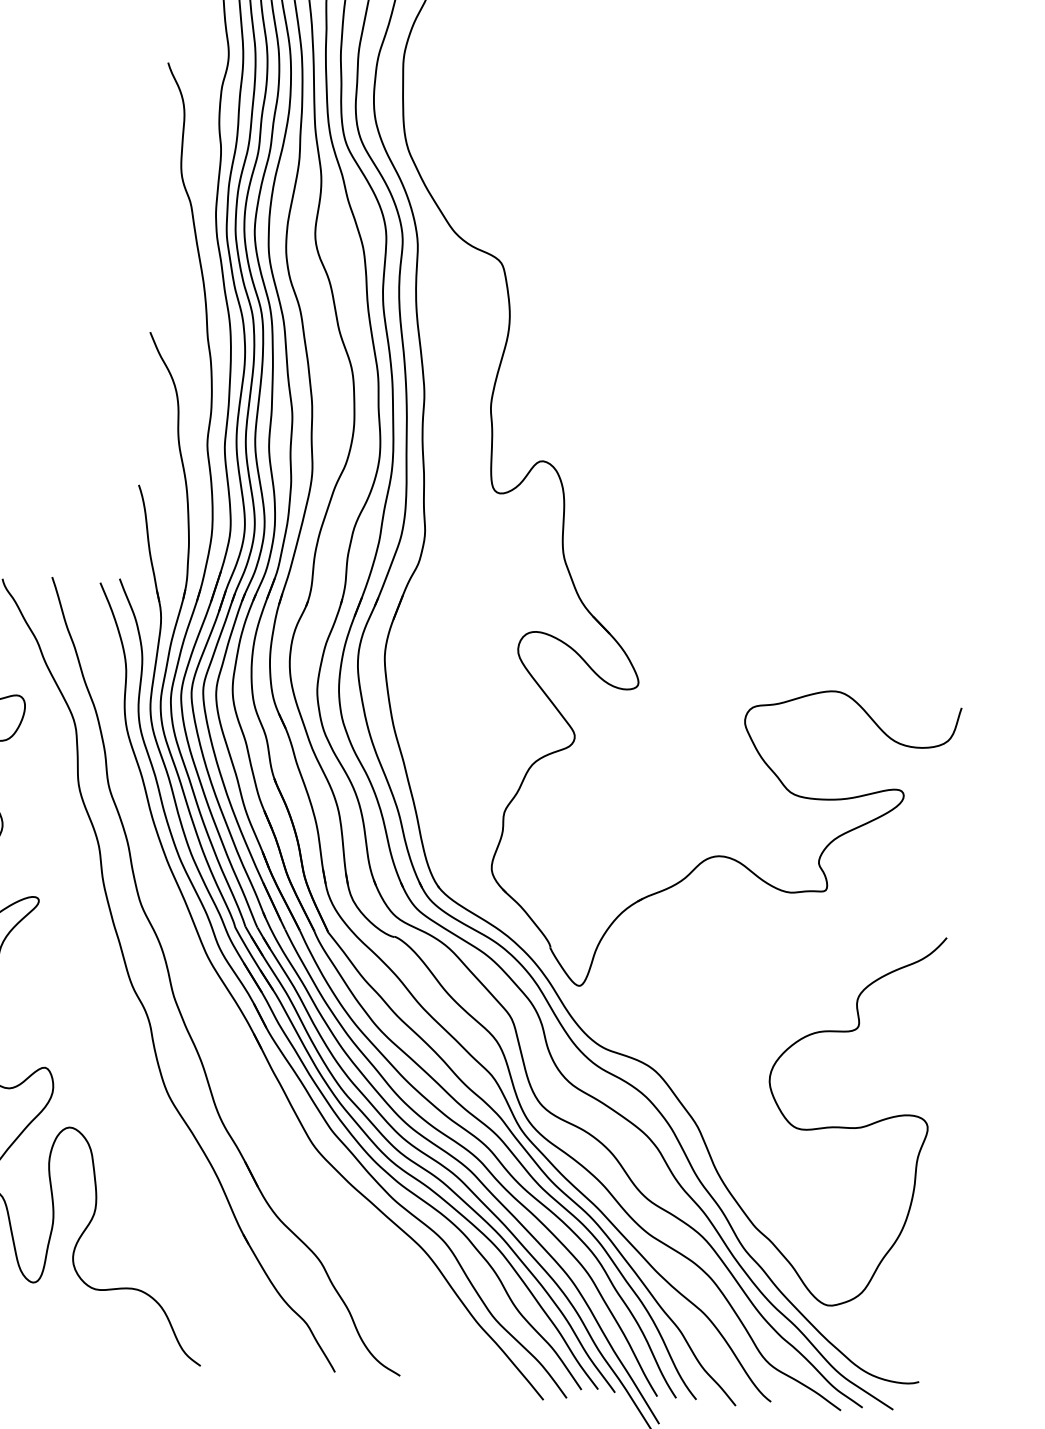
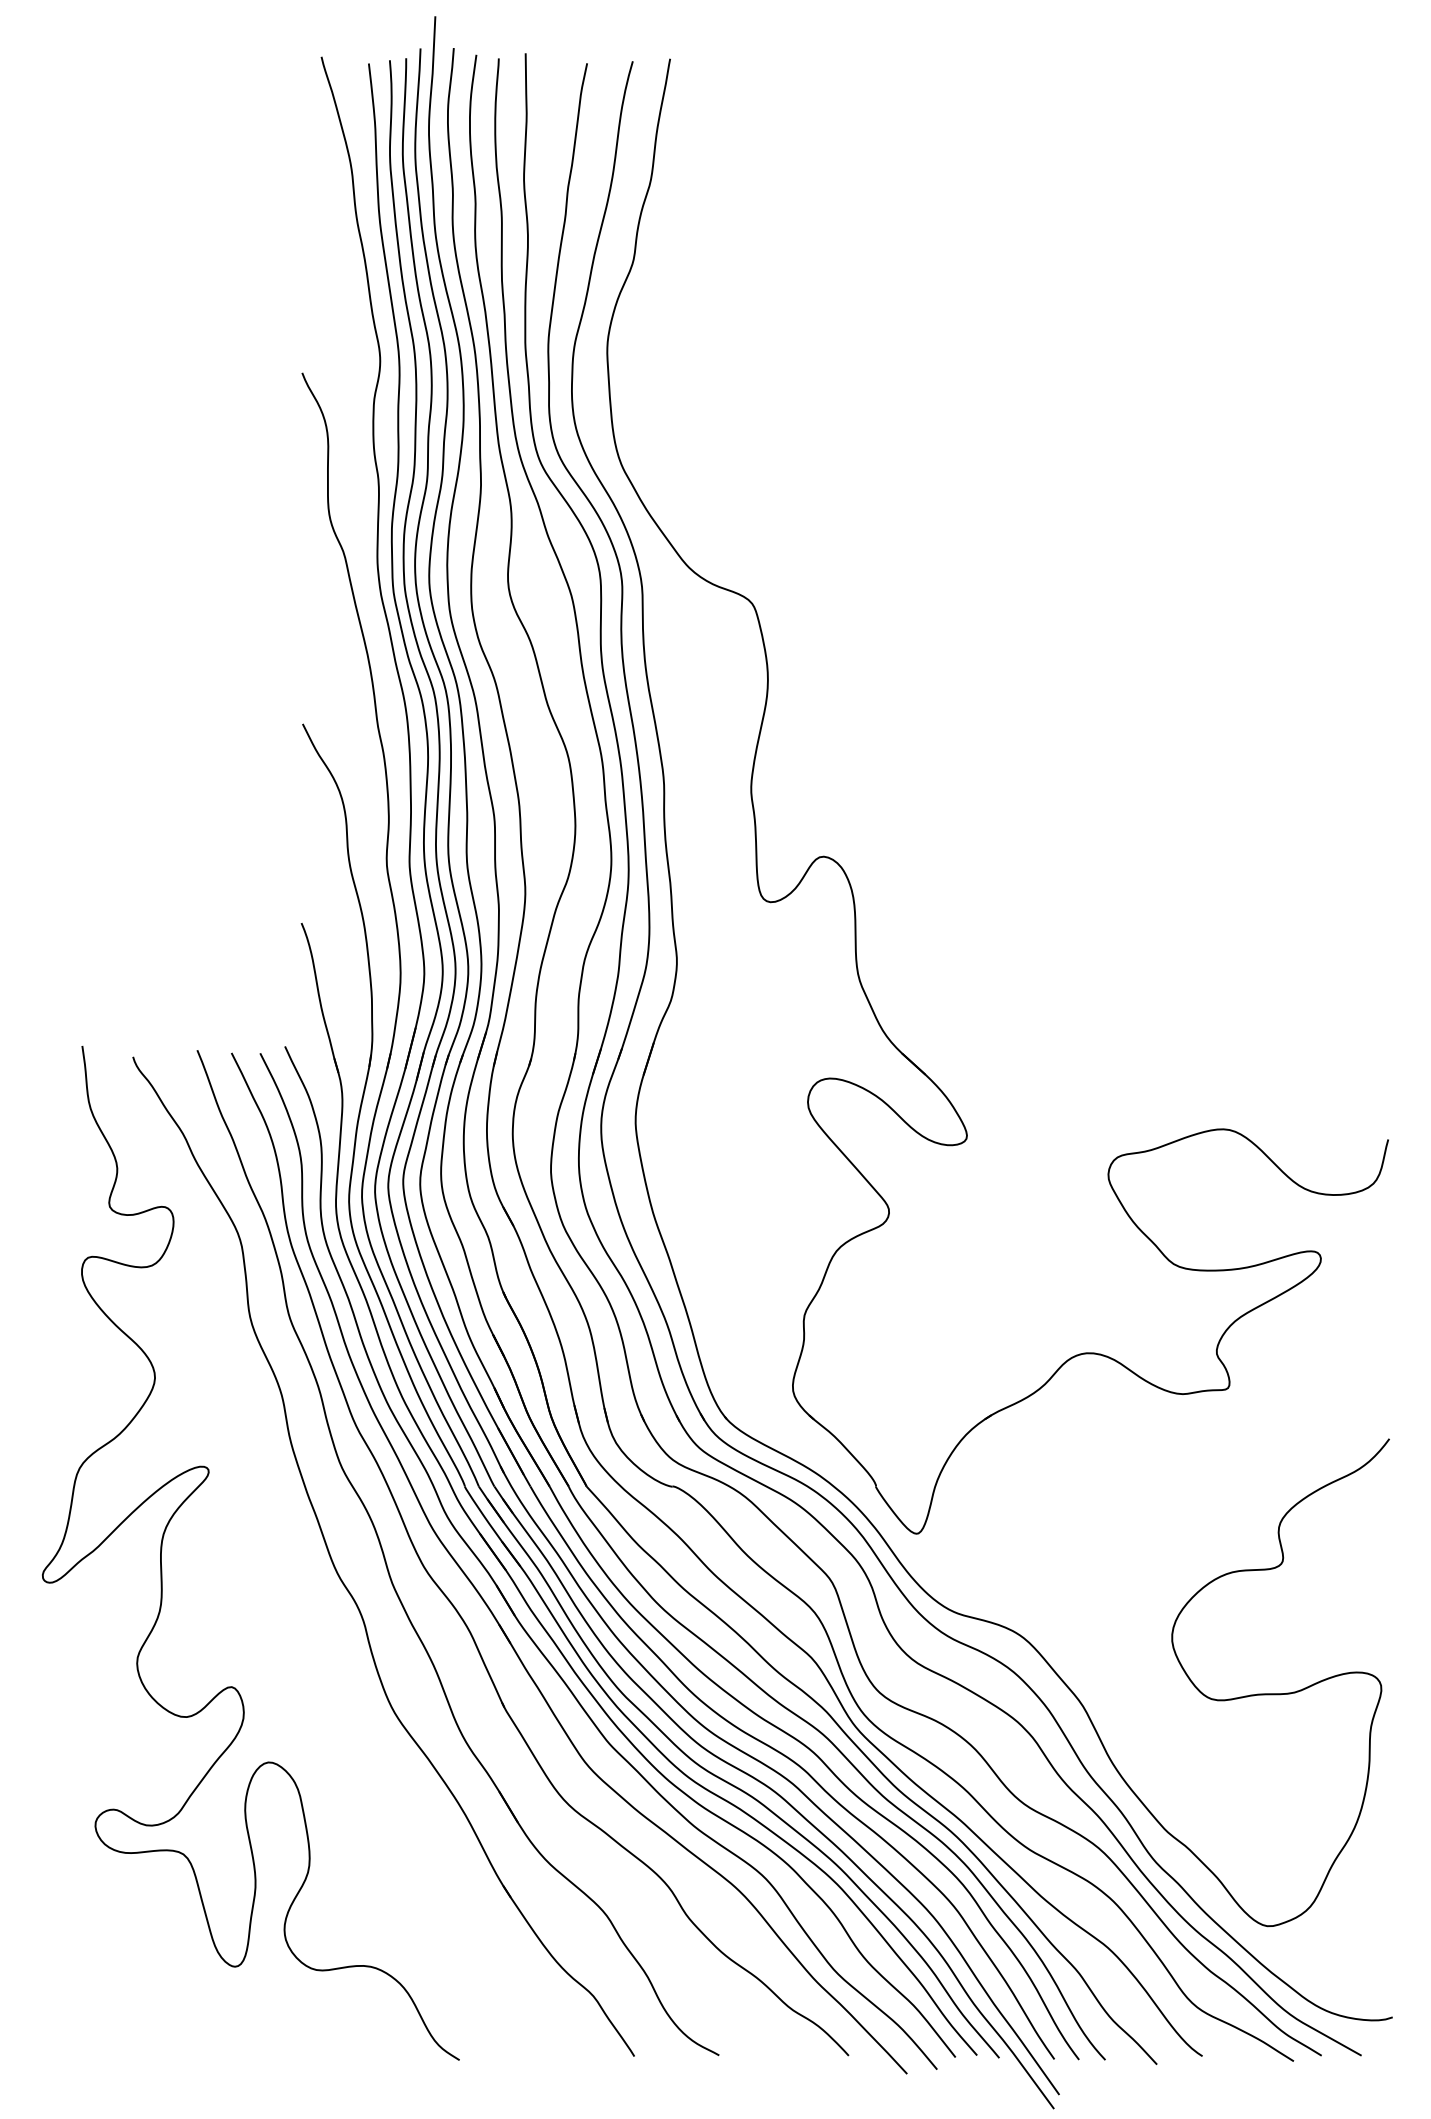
part: (221, 1019) -> (456, 1608), added

